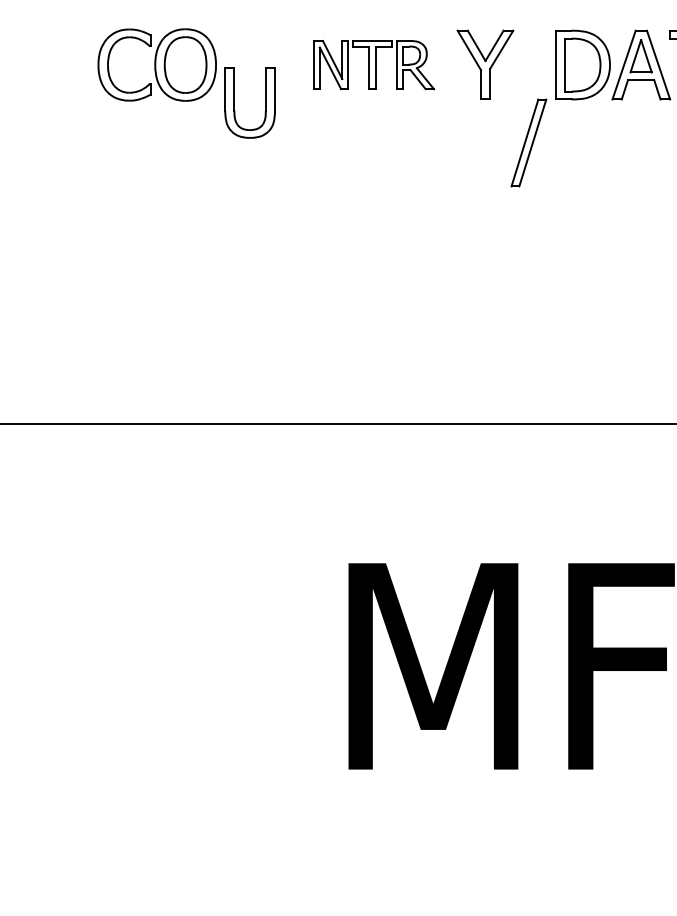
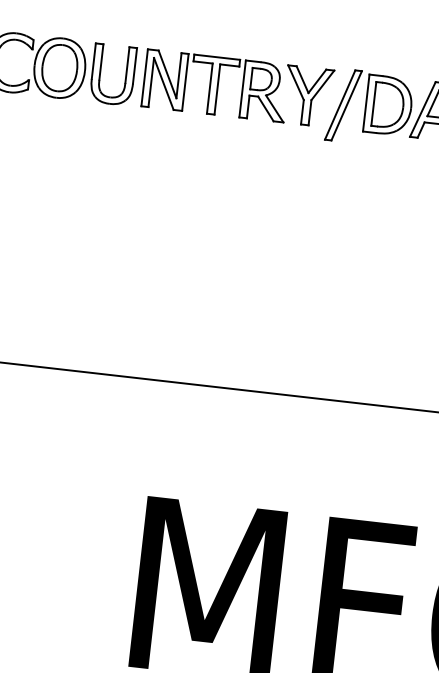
part: (373, 64) -> (215, 85), size x1.43
part: (234, 102) -> (100, 73), moved
part: (528, 142) -> (343, 104), moved

